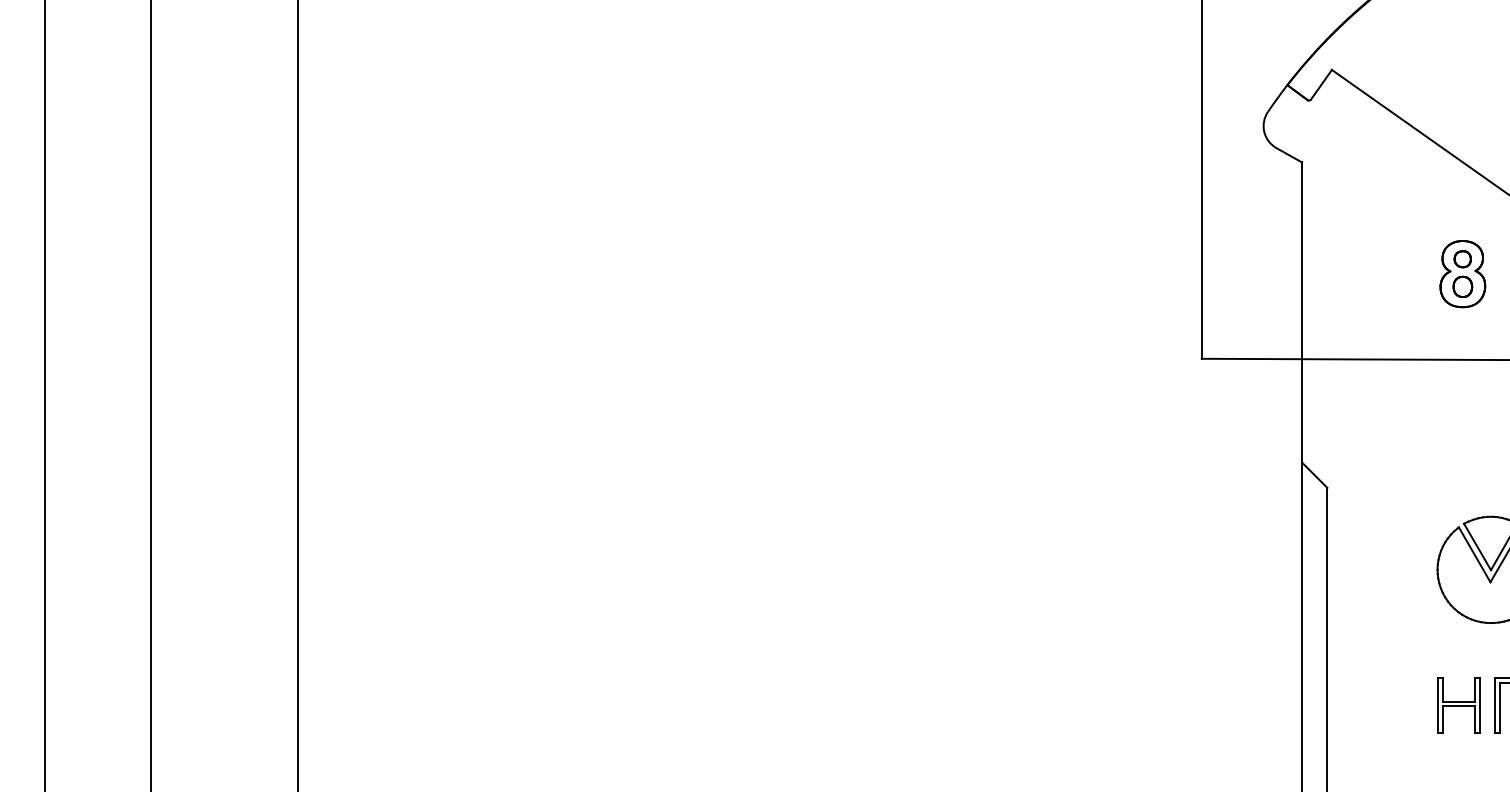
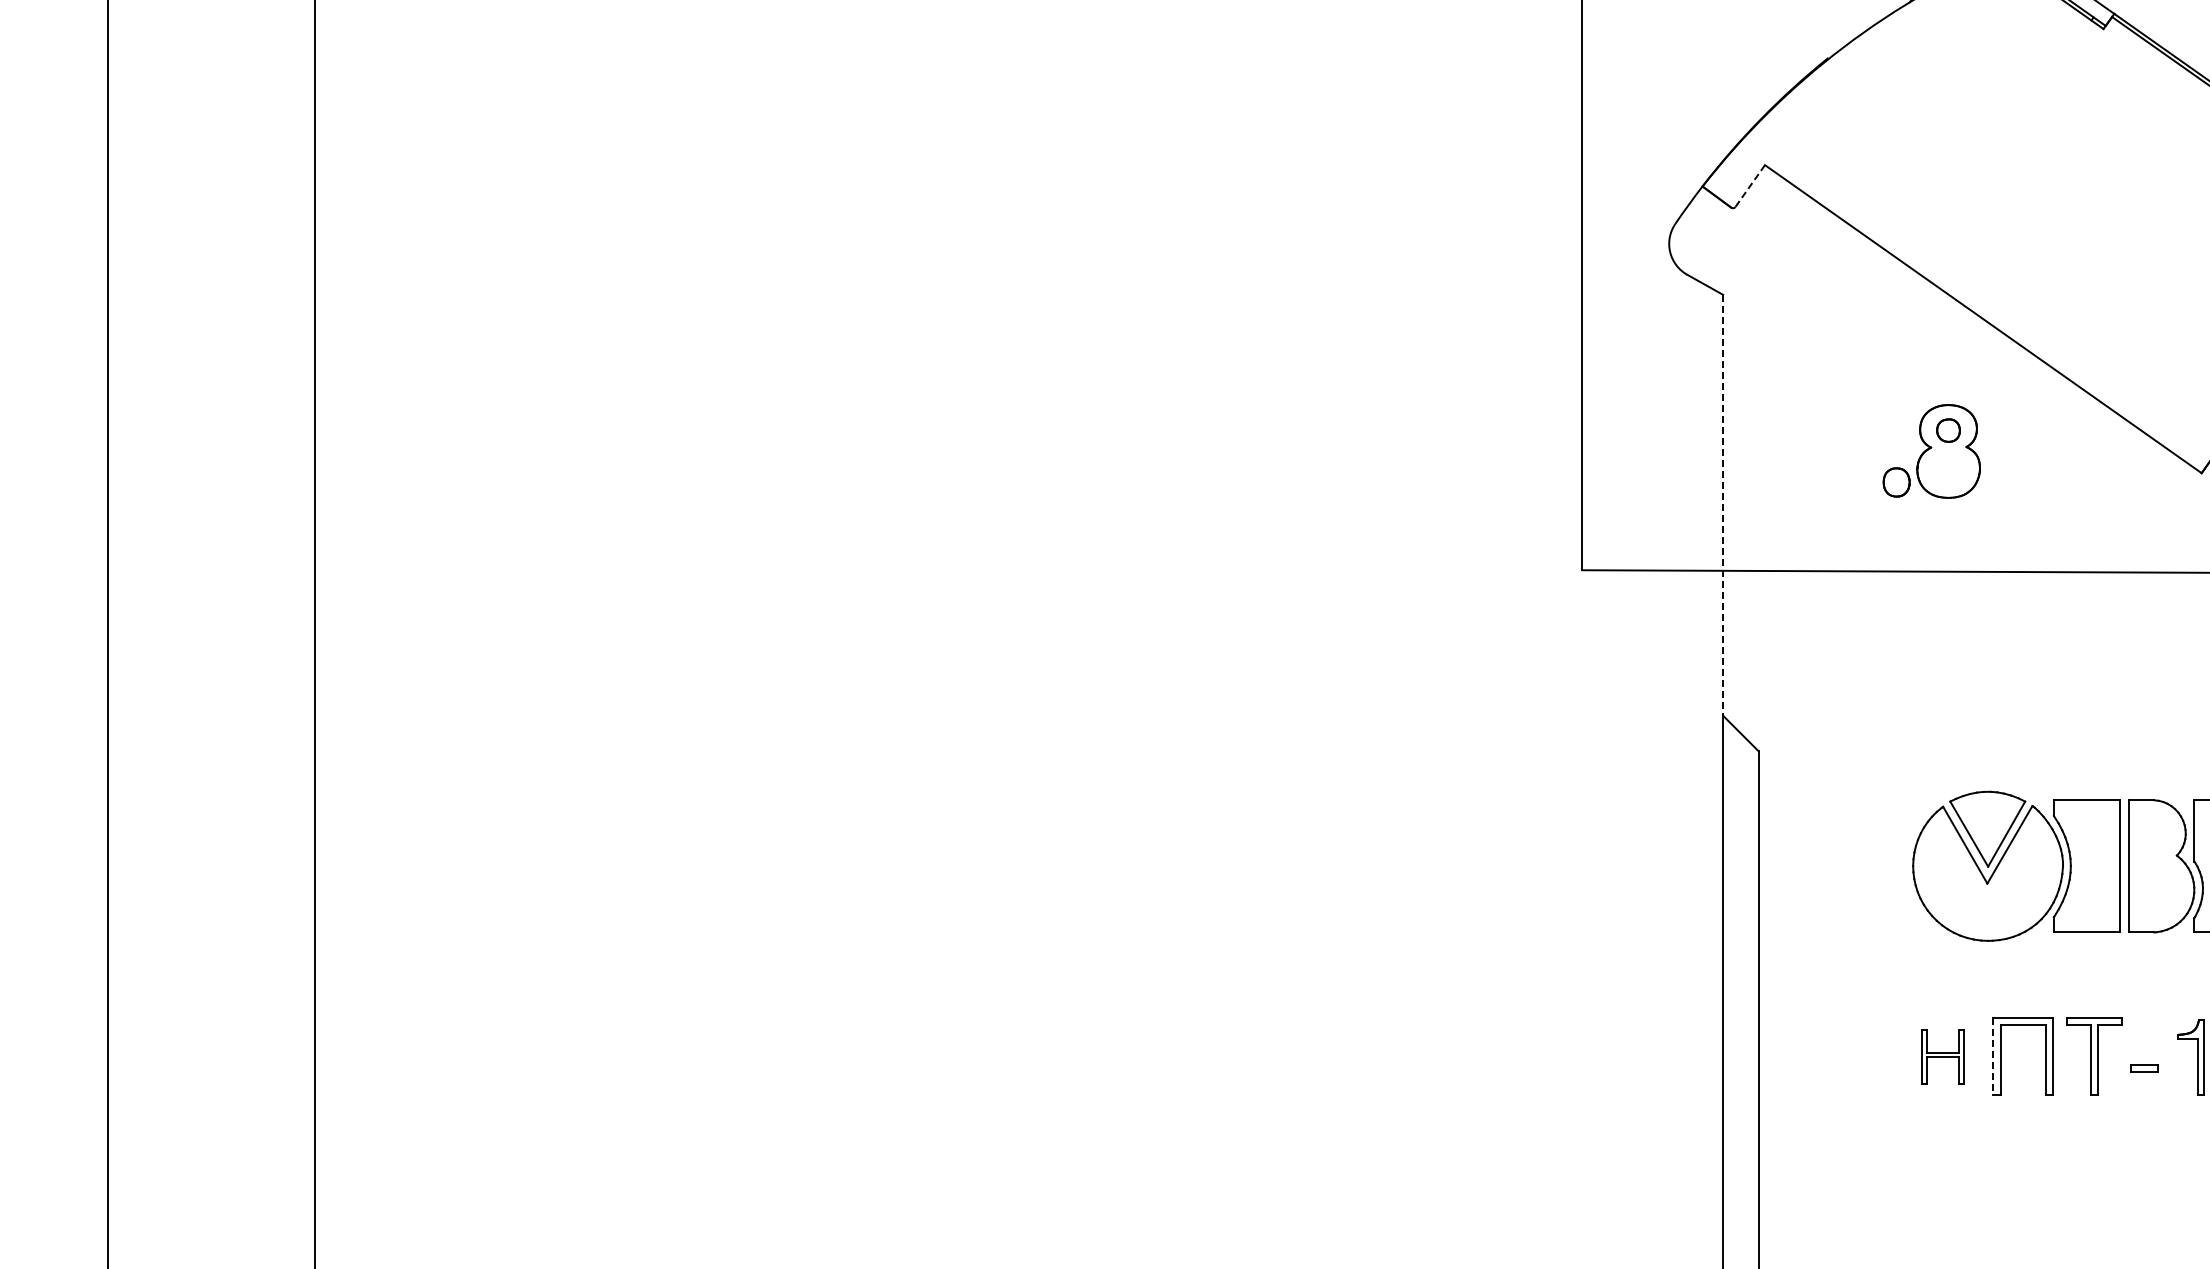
line: (1321, 85) -> (1750, 186), solid -> dashed
part: (1462, 286) -> (1896, 482), moved
line: (1302, 312) -> (1723, 505), solid -> dashed
part: (1458, 705) -> (1942, 1056), size x0.7
line: (1494, 706) -> (1993, 1057), solid -> dashed

